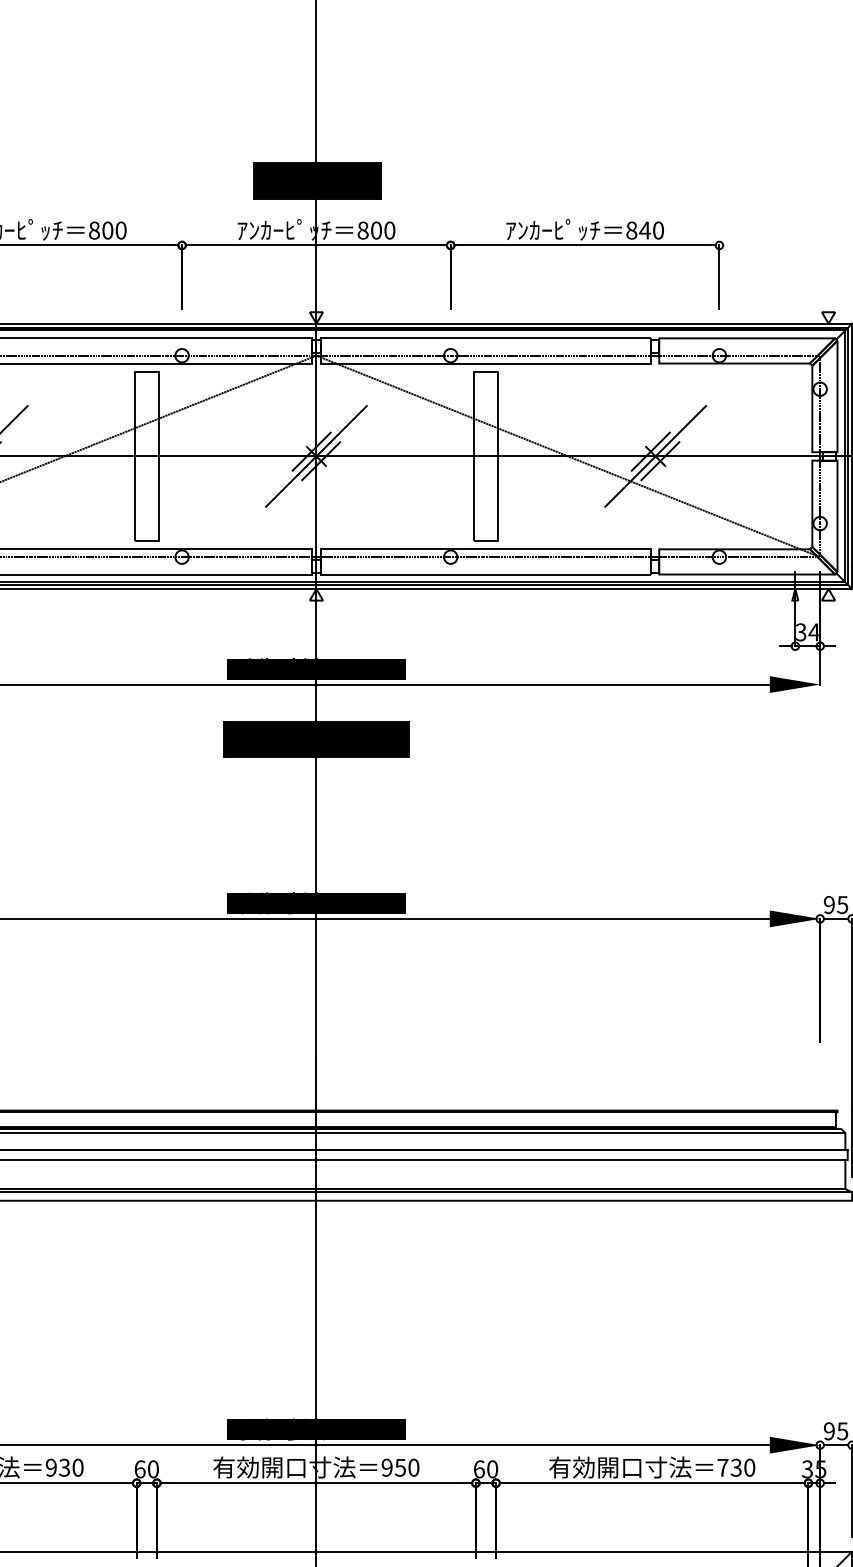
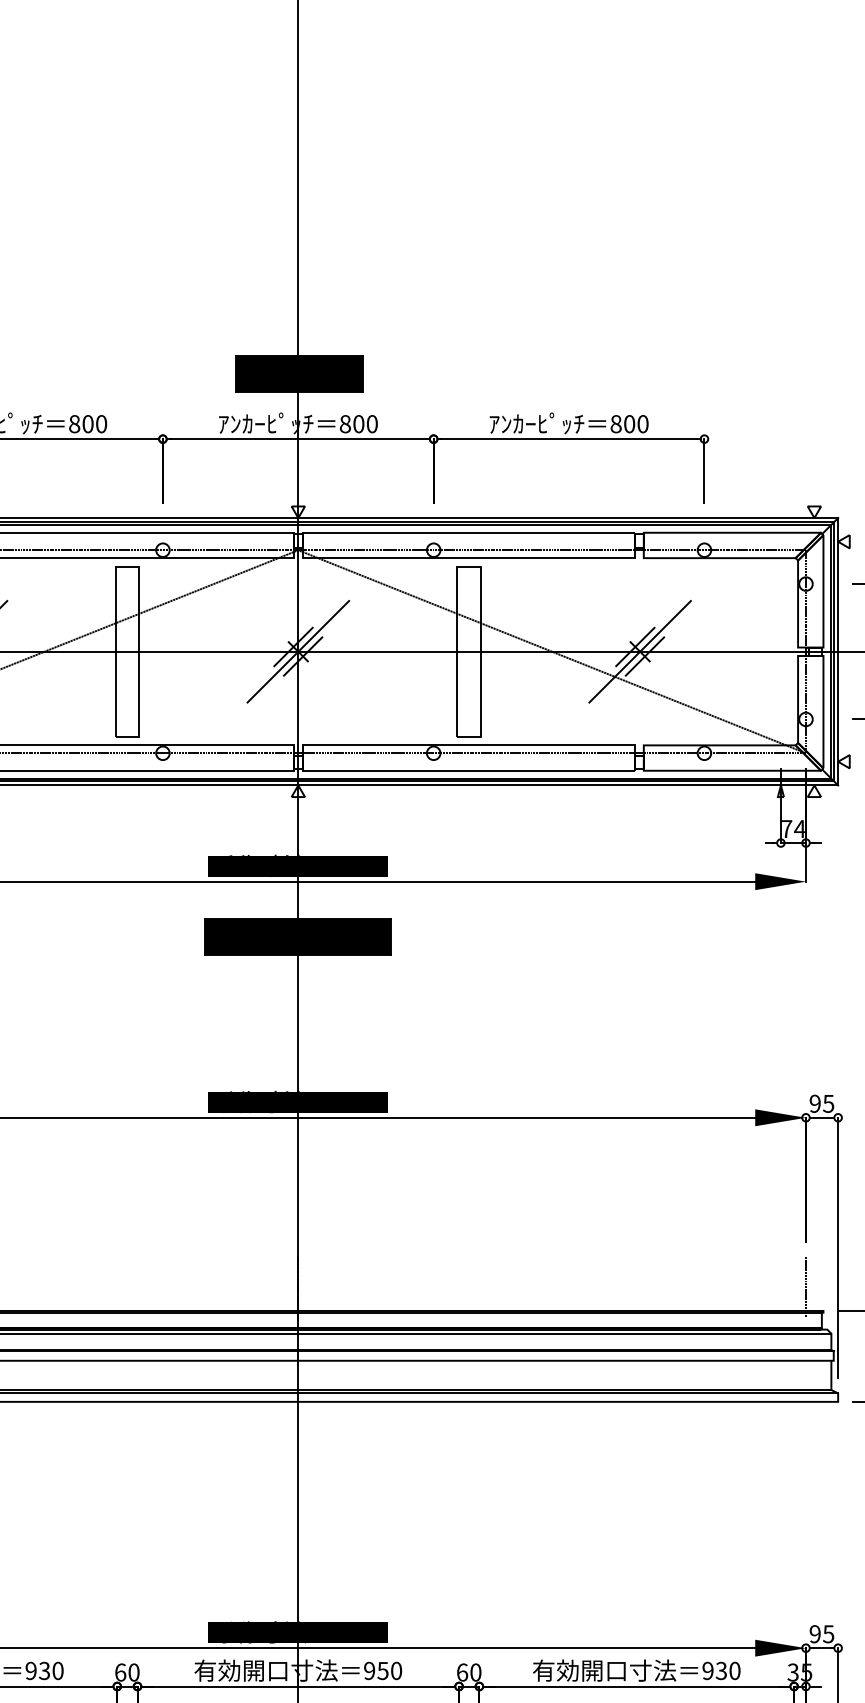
text: (645, 230) -> (629, 424), 840 -> 800
text: (801, 631) -> (787, 828), 34 -> 74
line: (819, 1087) -> (805, 1287), added
text: (722, 1467) -> (707, 1670), 730 -> 930

